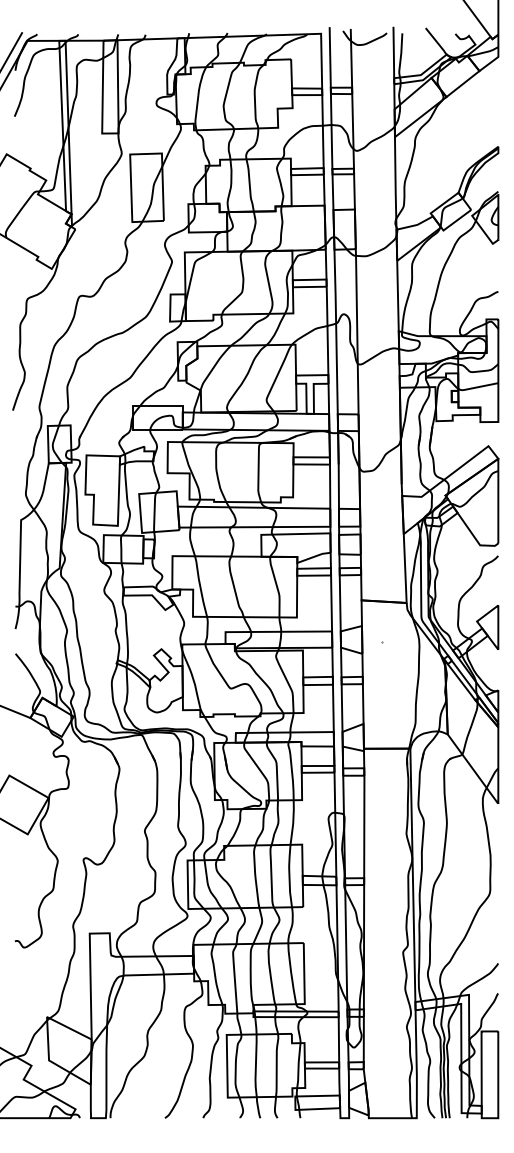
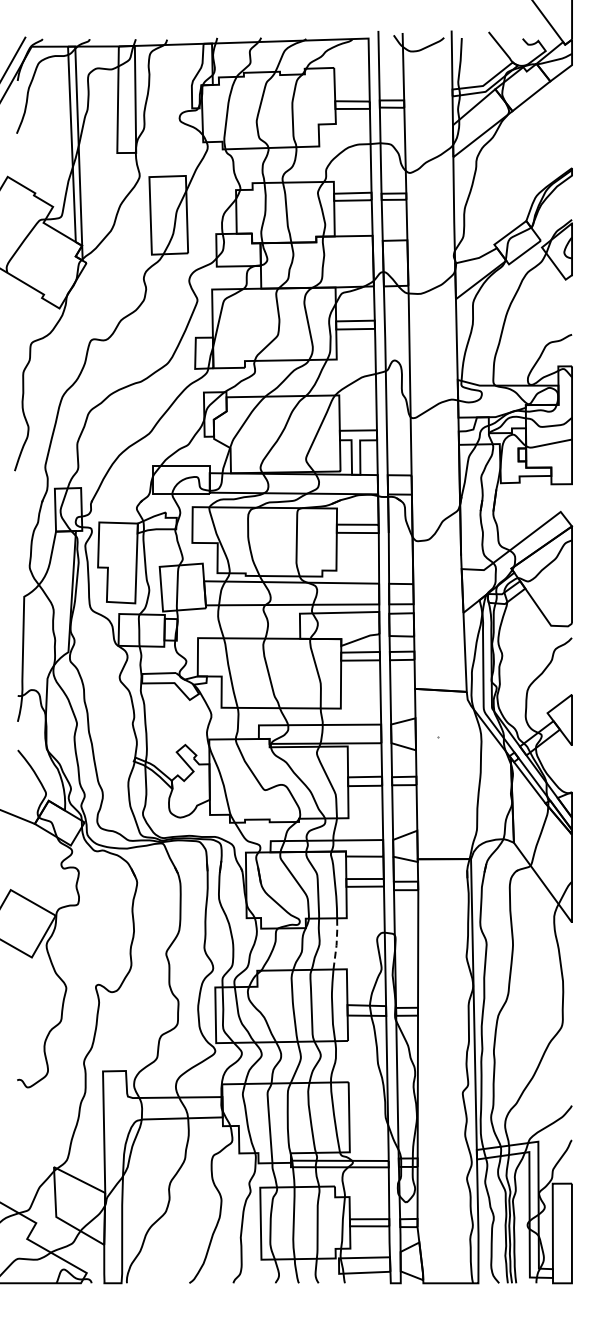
line: (293, 822) -> (336, 943), solid -> dashed

